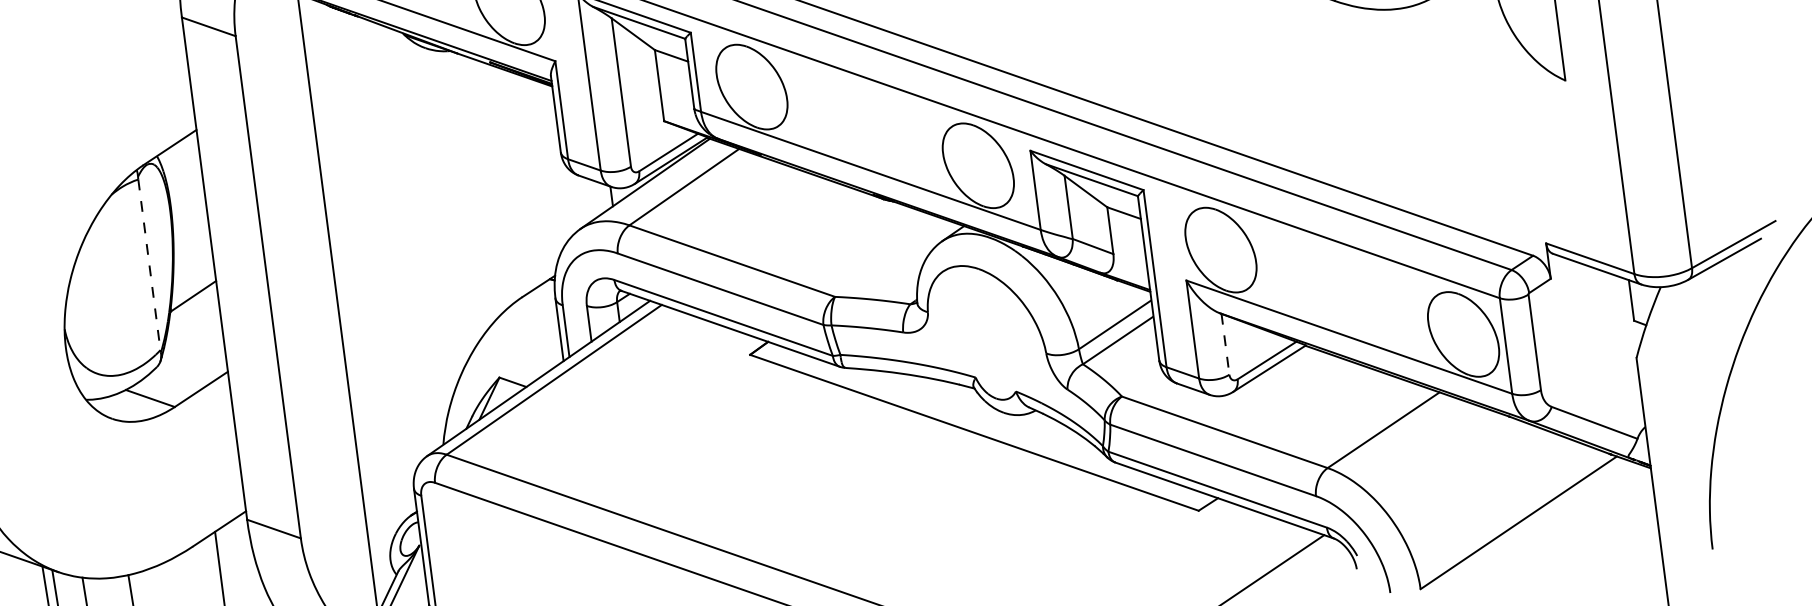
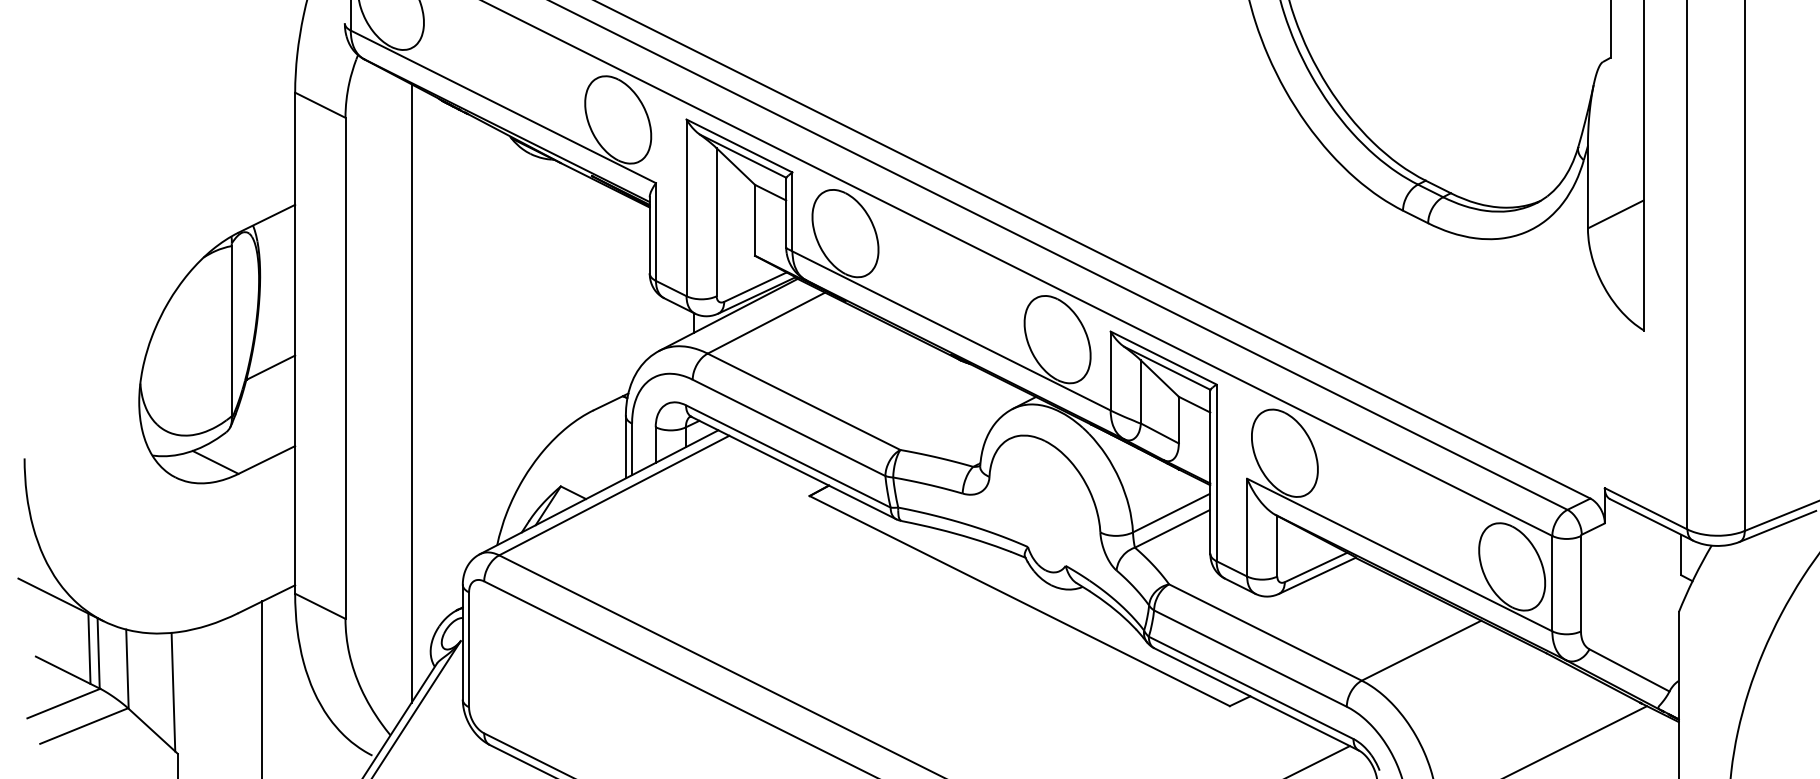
line: (149, 265) -> (231, 331), dashed -> solid
line: (1225, 344) -> (1277, 546), dashed -> solid

